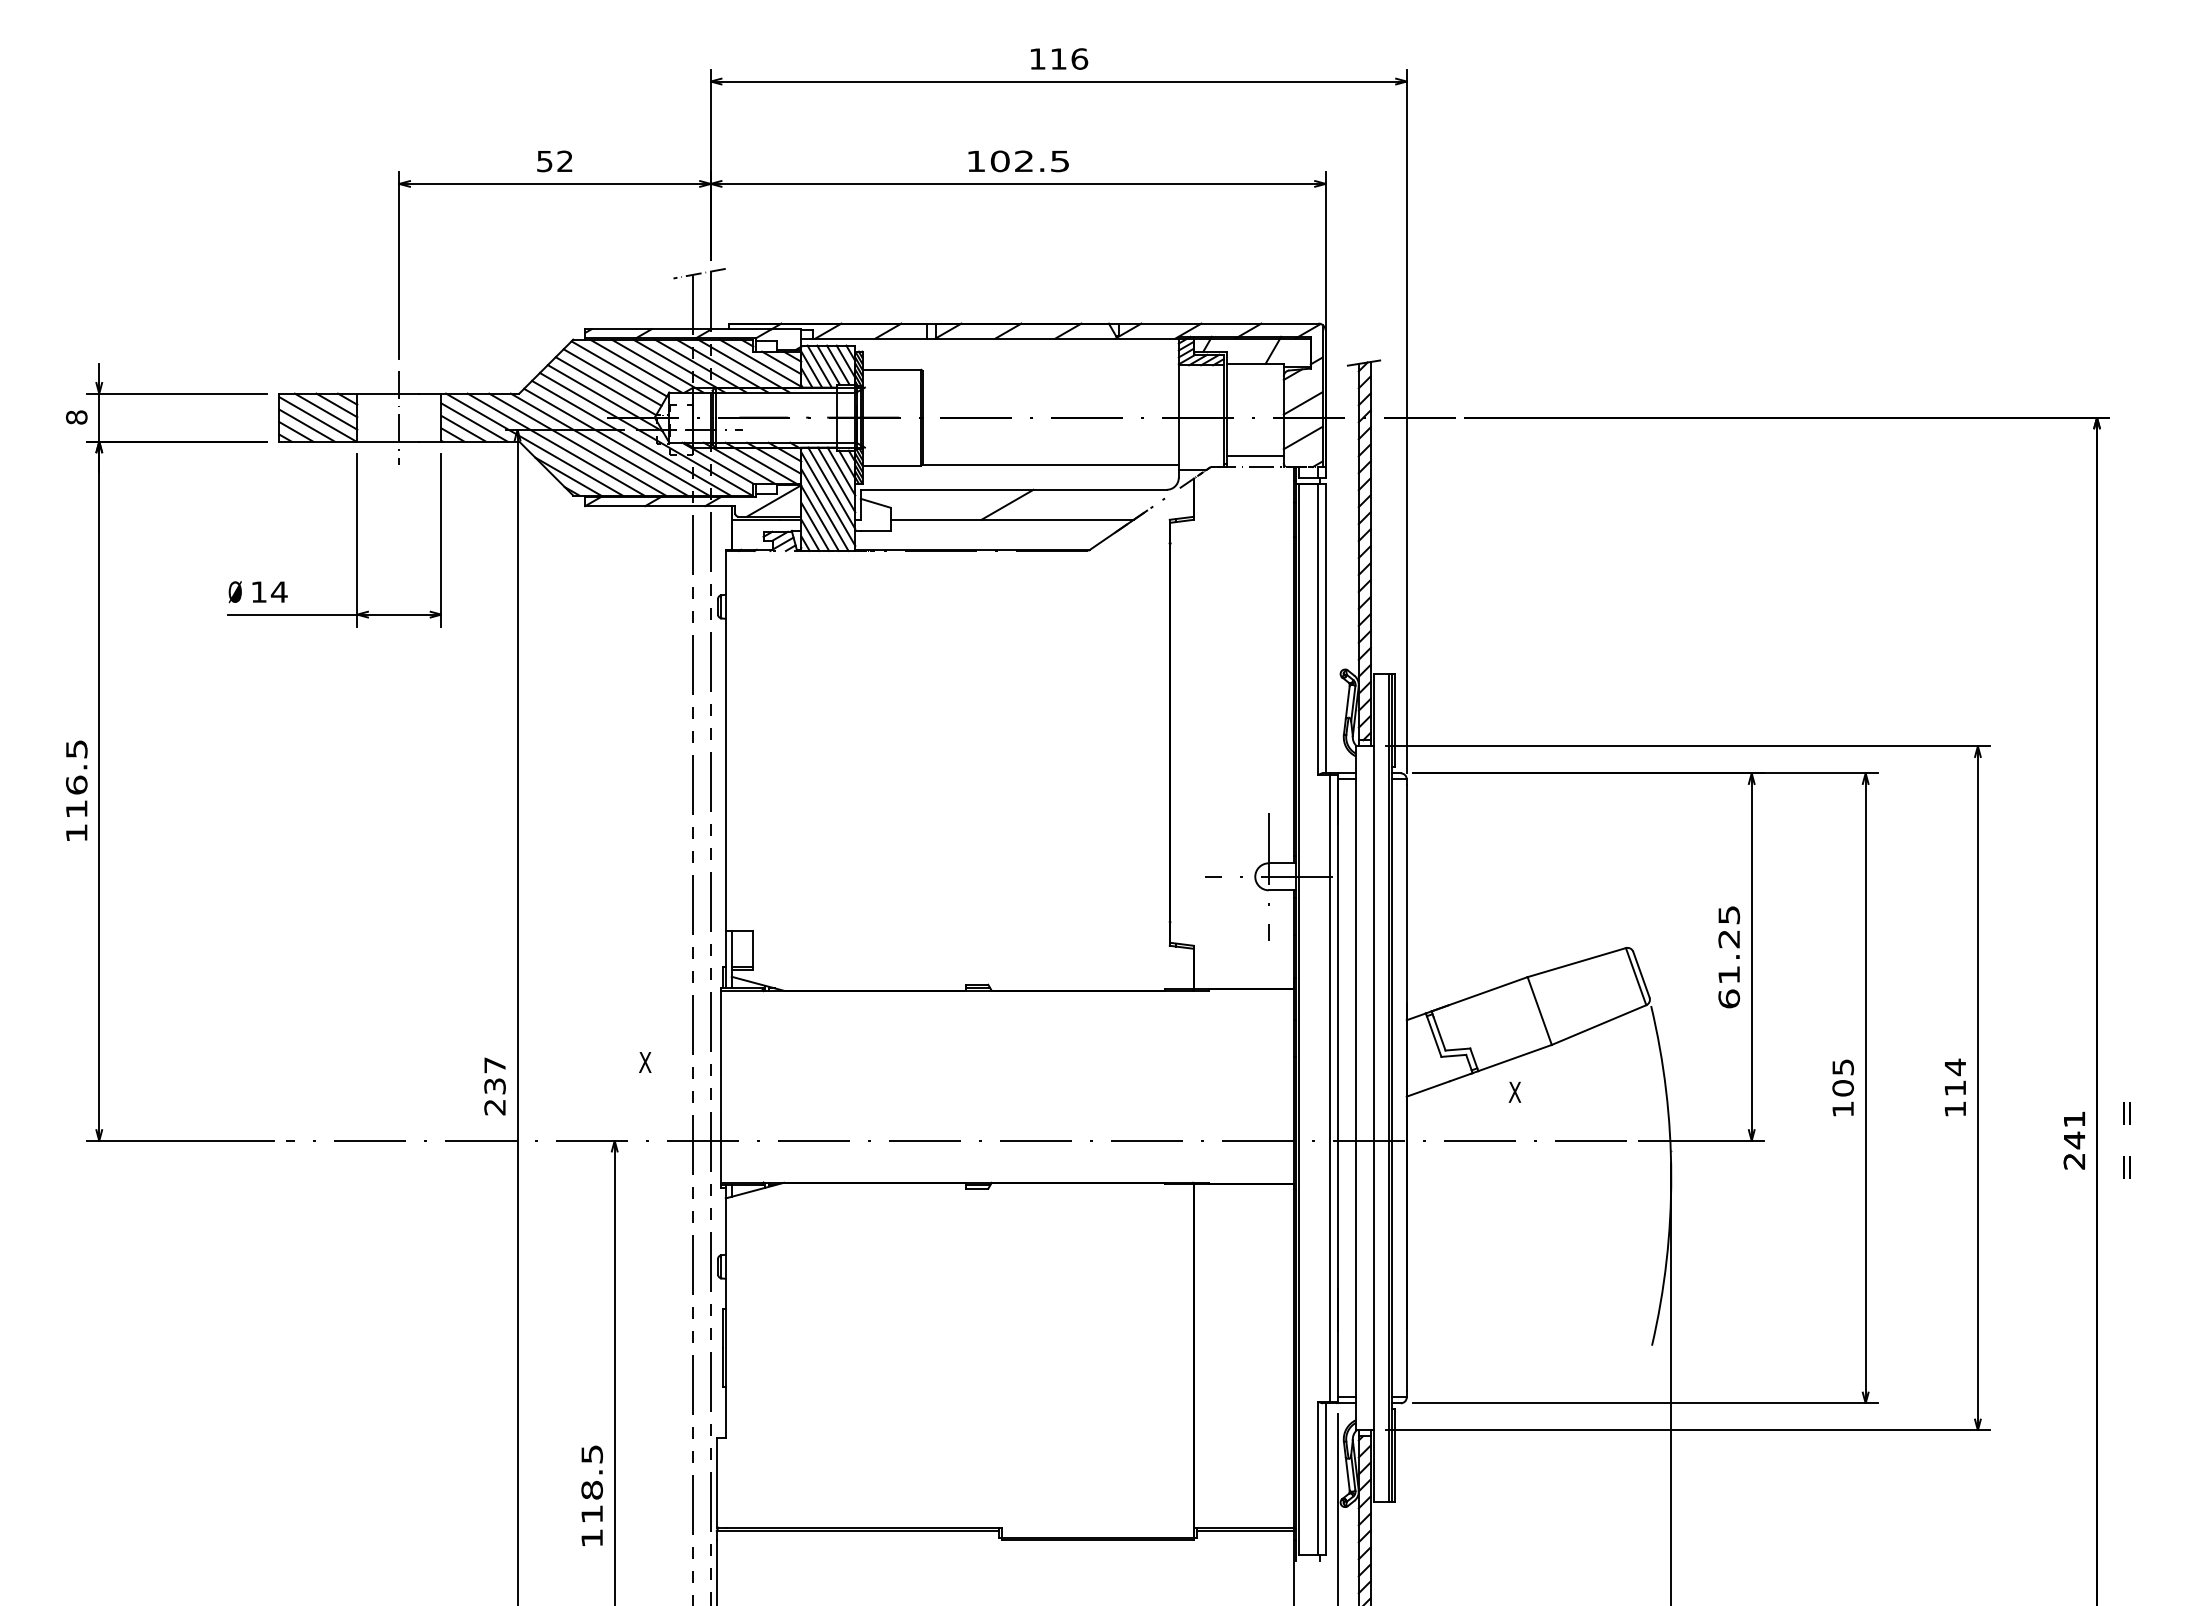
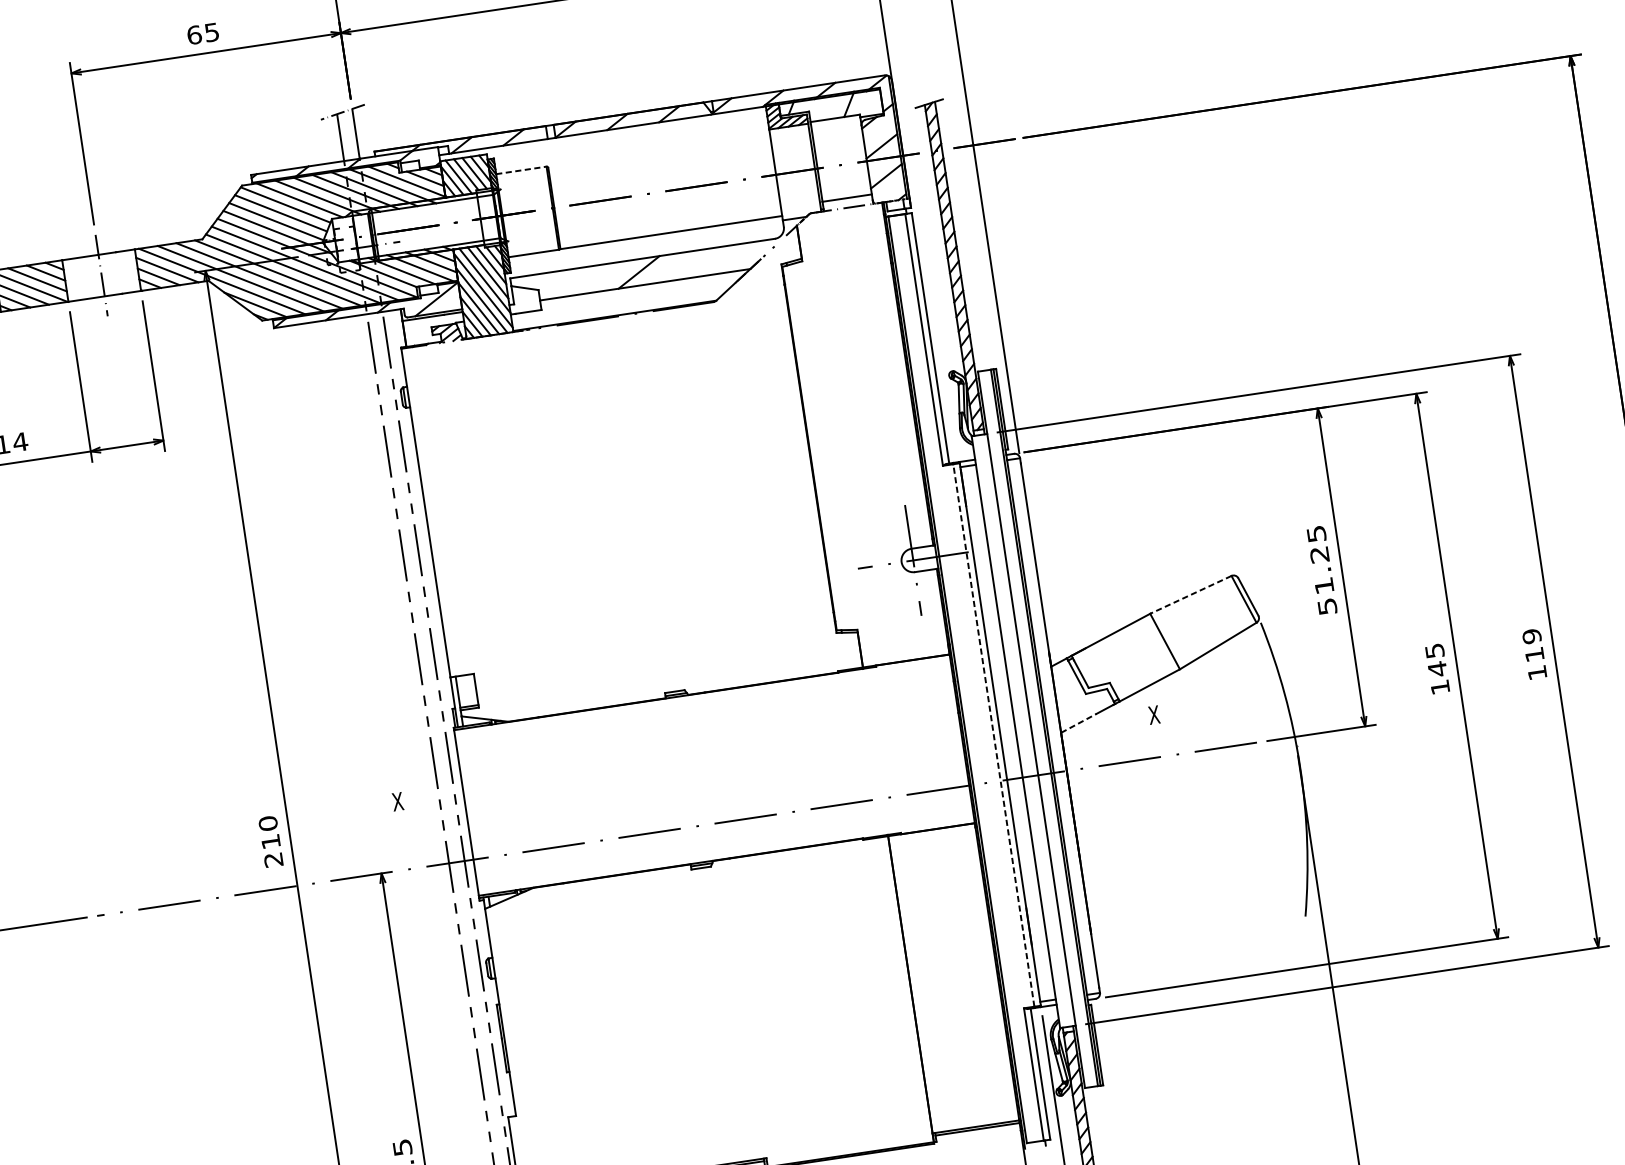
text: (554, 161) -> (202, 33), 52 -> 65
line: (892, 369) -> (522, 170), solid -> dashed
line: (1576, 962) -> (1190, 594), solid -> dashed
text: (1729, 998) -> (1327, 606), 61.25 -> 51.25
text: (1955, 1067) -> (1532, 636), 114 -> 119
text: (494, 1075) -> (269, 832), 237 -> 210
line: (1330, 1087) -> (993, 734), solid -> dashed
line: (1428, 1088) -> (1078, 722), solid -> dashed
text: (1842, 1088) -> (1437, 669), 105 -> 145

